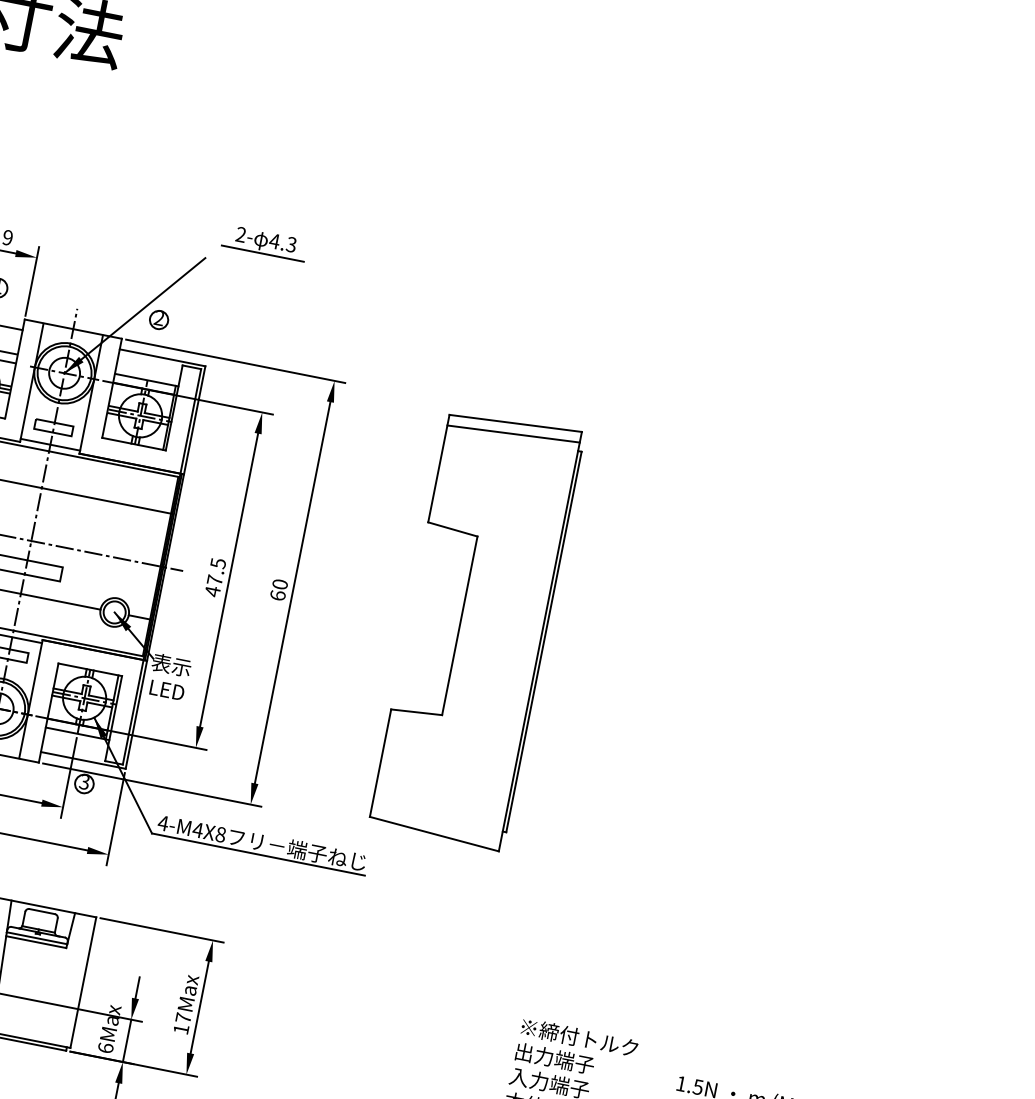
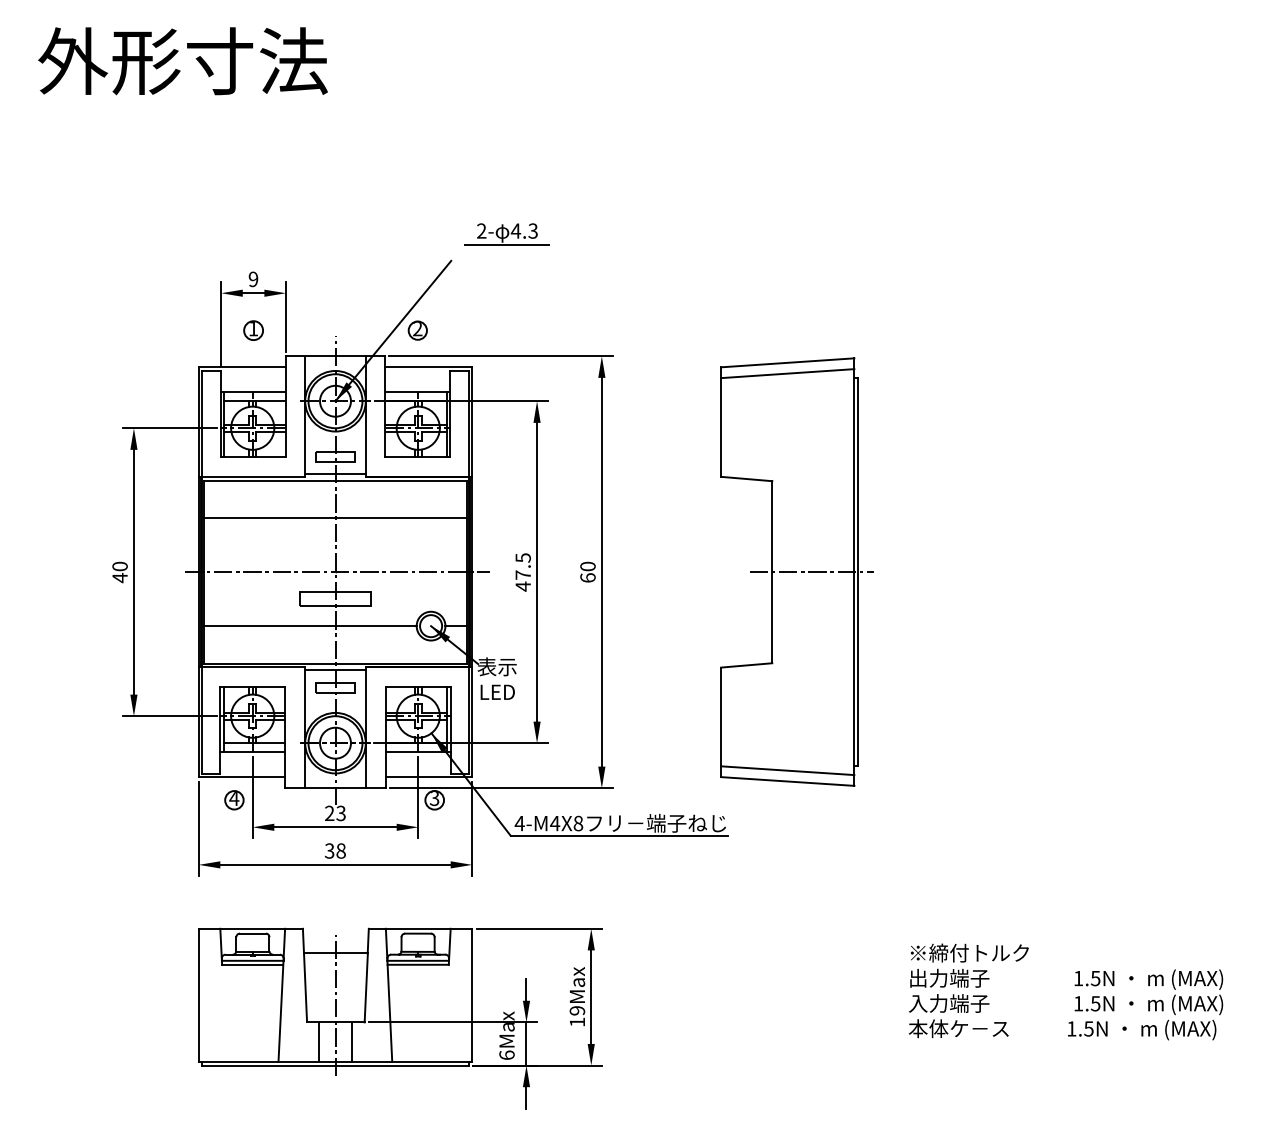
line: (498, 633) -> (811, 572), added
line: (436, 823) -> (787, 770), added
text: (183, 1017) -> (577, 1010), 17Max -> 19Max

